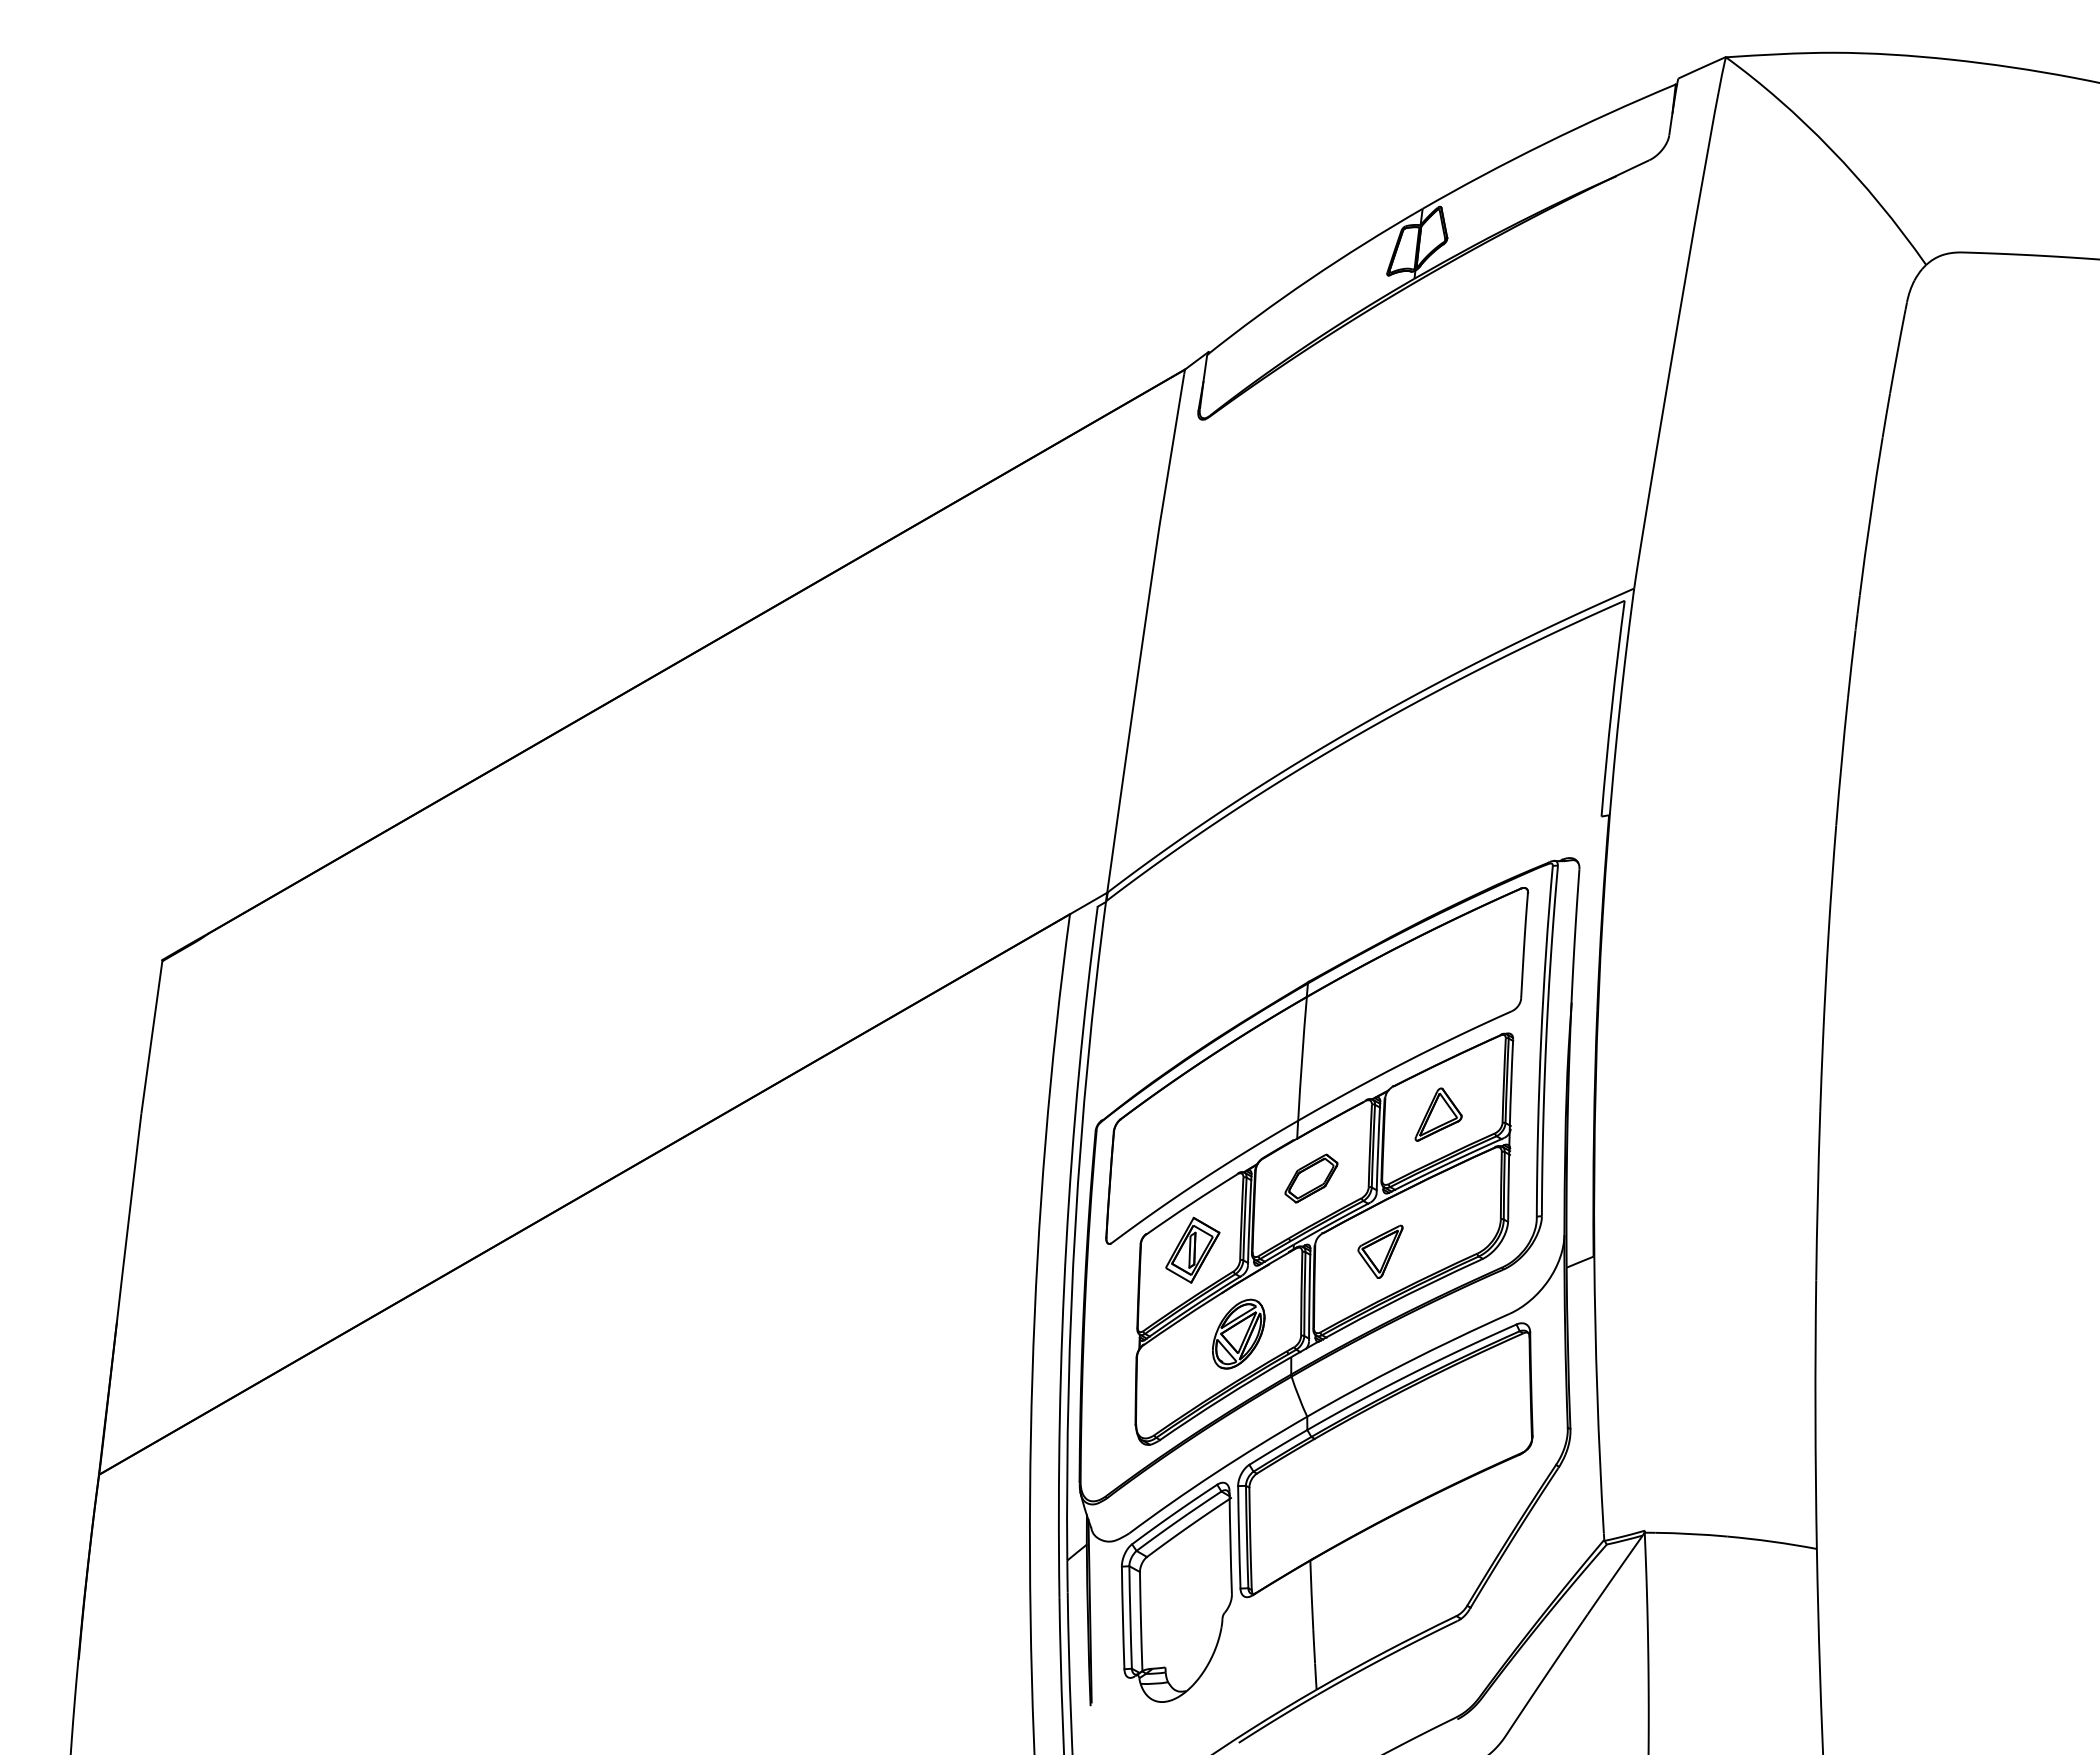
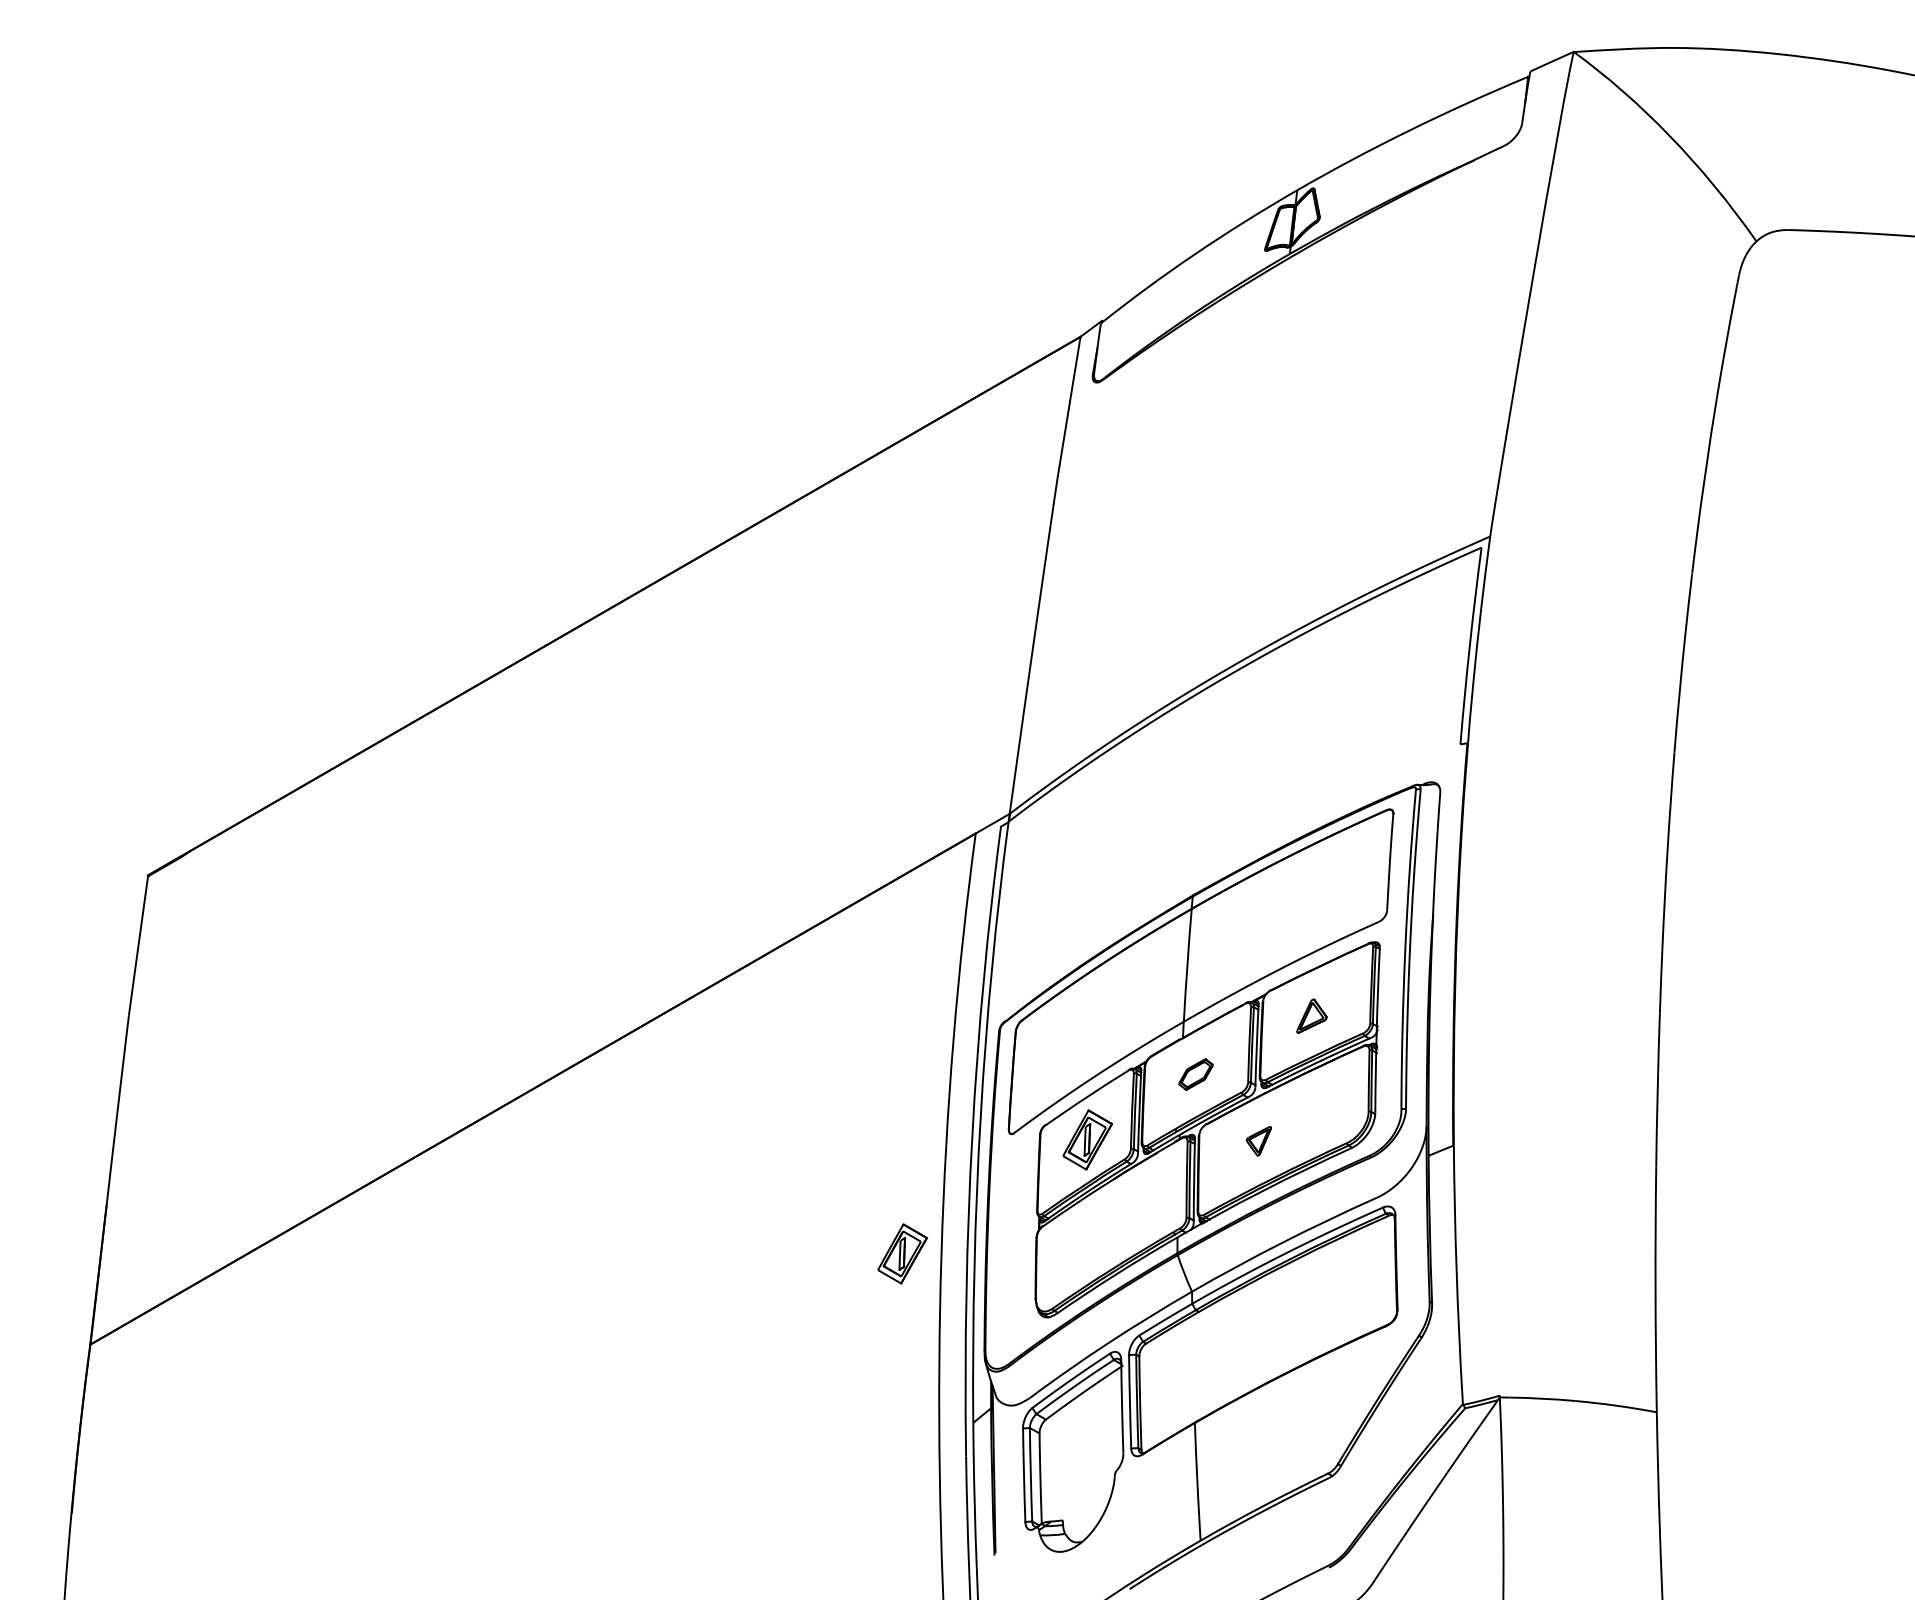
part: (1438, 1114) -> (1311, 1016), size x0.7
part: (1311, 1178) -> (1195, 1074), size x0.7
part: (1380, 1251) -> (1258, 1141), size x0.6
part: (1238, 1333) -> (1129, 1215), removed
part: (989, 1374) -> (902, 1253), added

